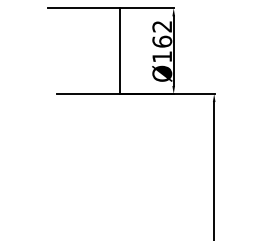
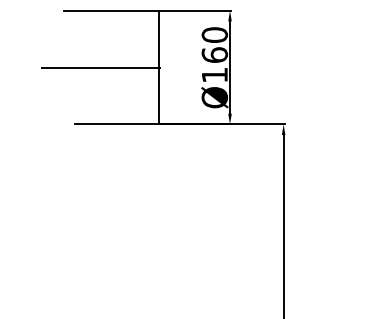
text: (162, 26) -> (215, 34), Ø162 -> Ø160
line: (75, 51) -> (99, 68), added

